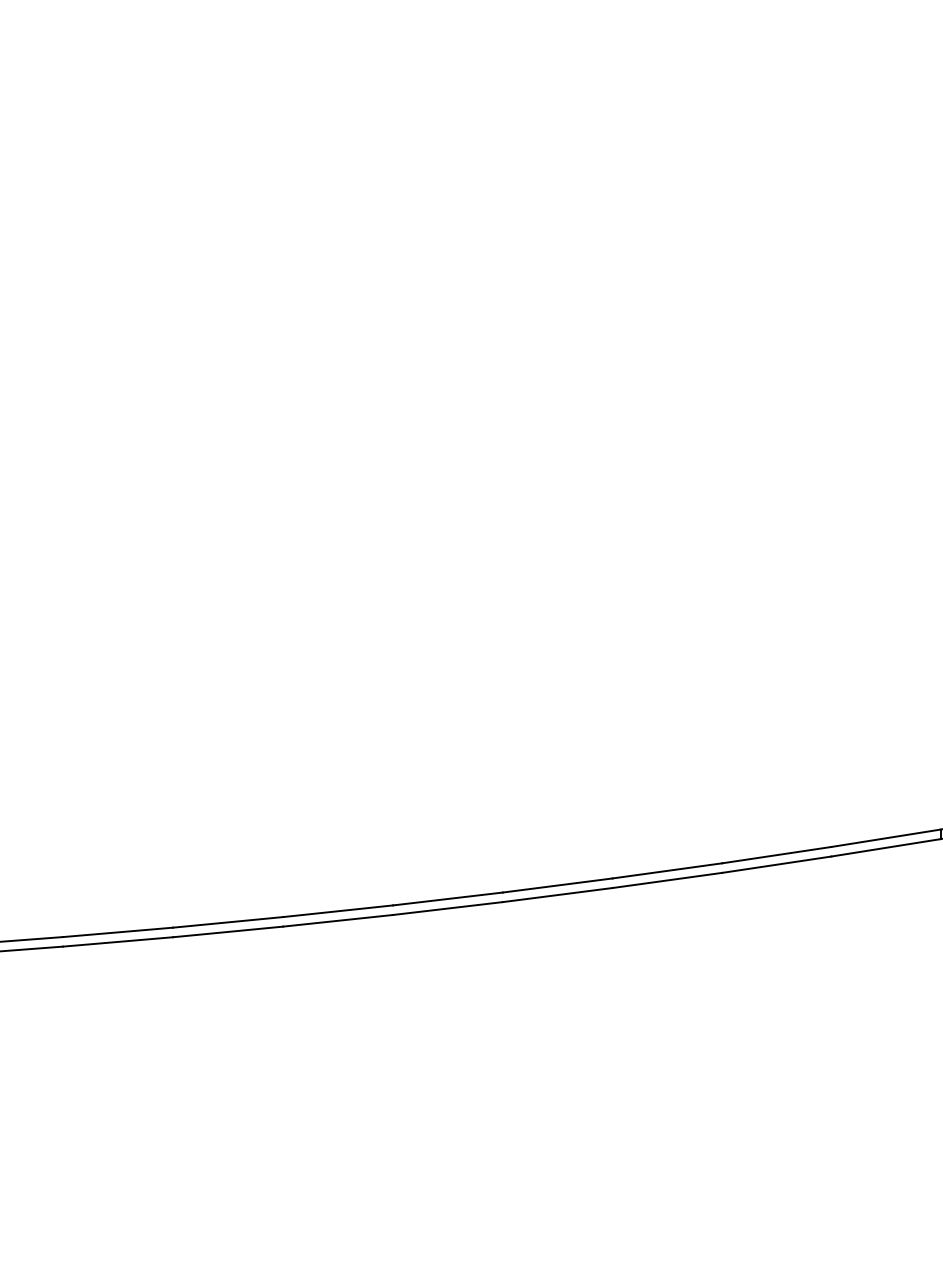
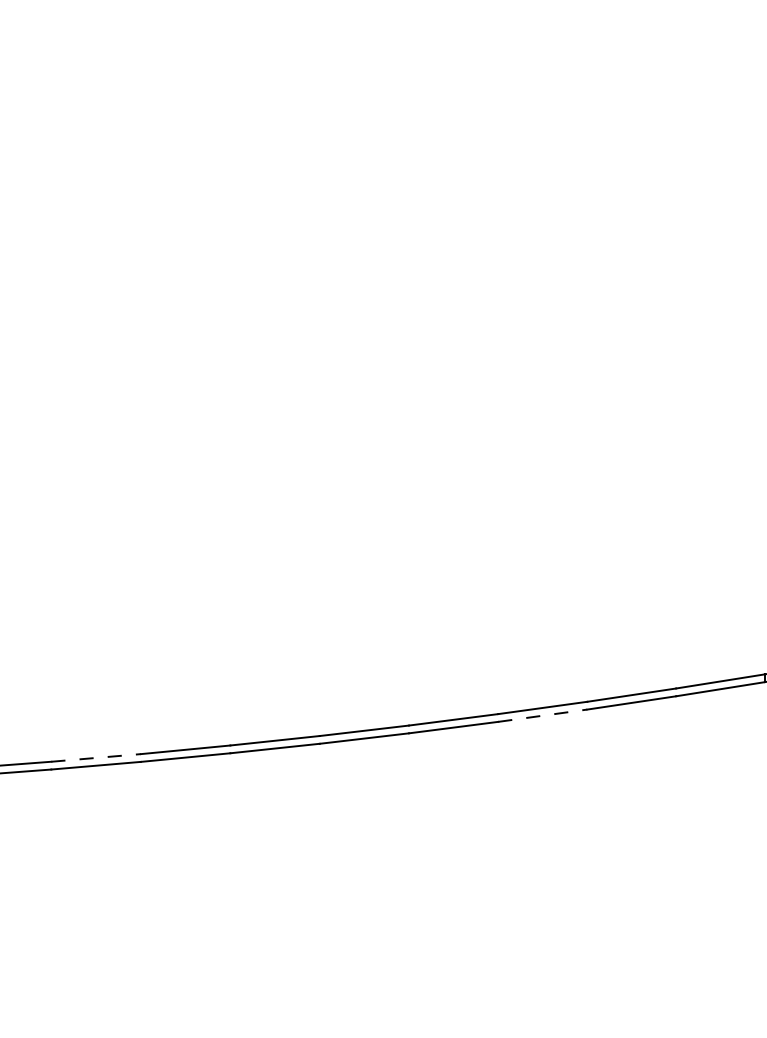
line: (667, 880) -> (542, 715), solid -> dashed
line: (118, 932) -> (96, 758), solid -> dashed

